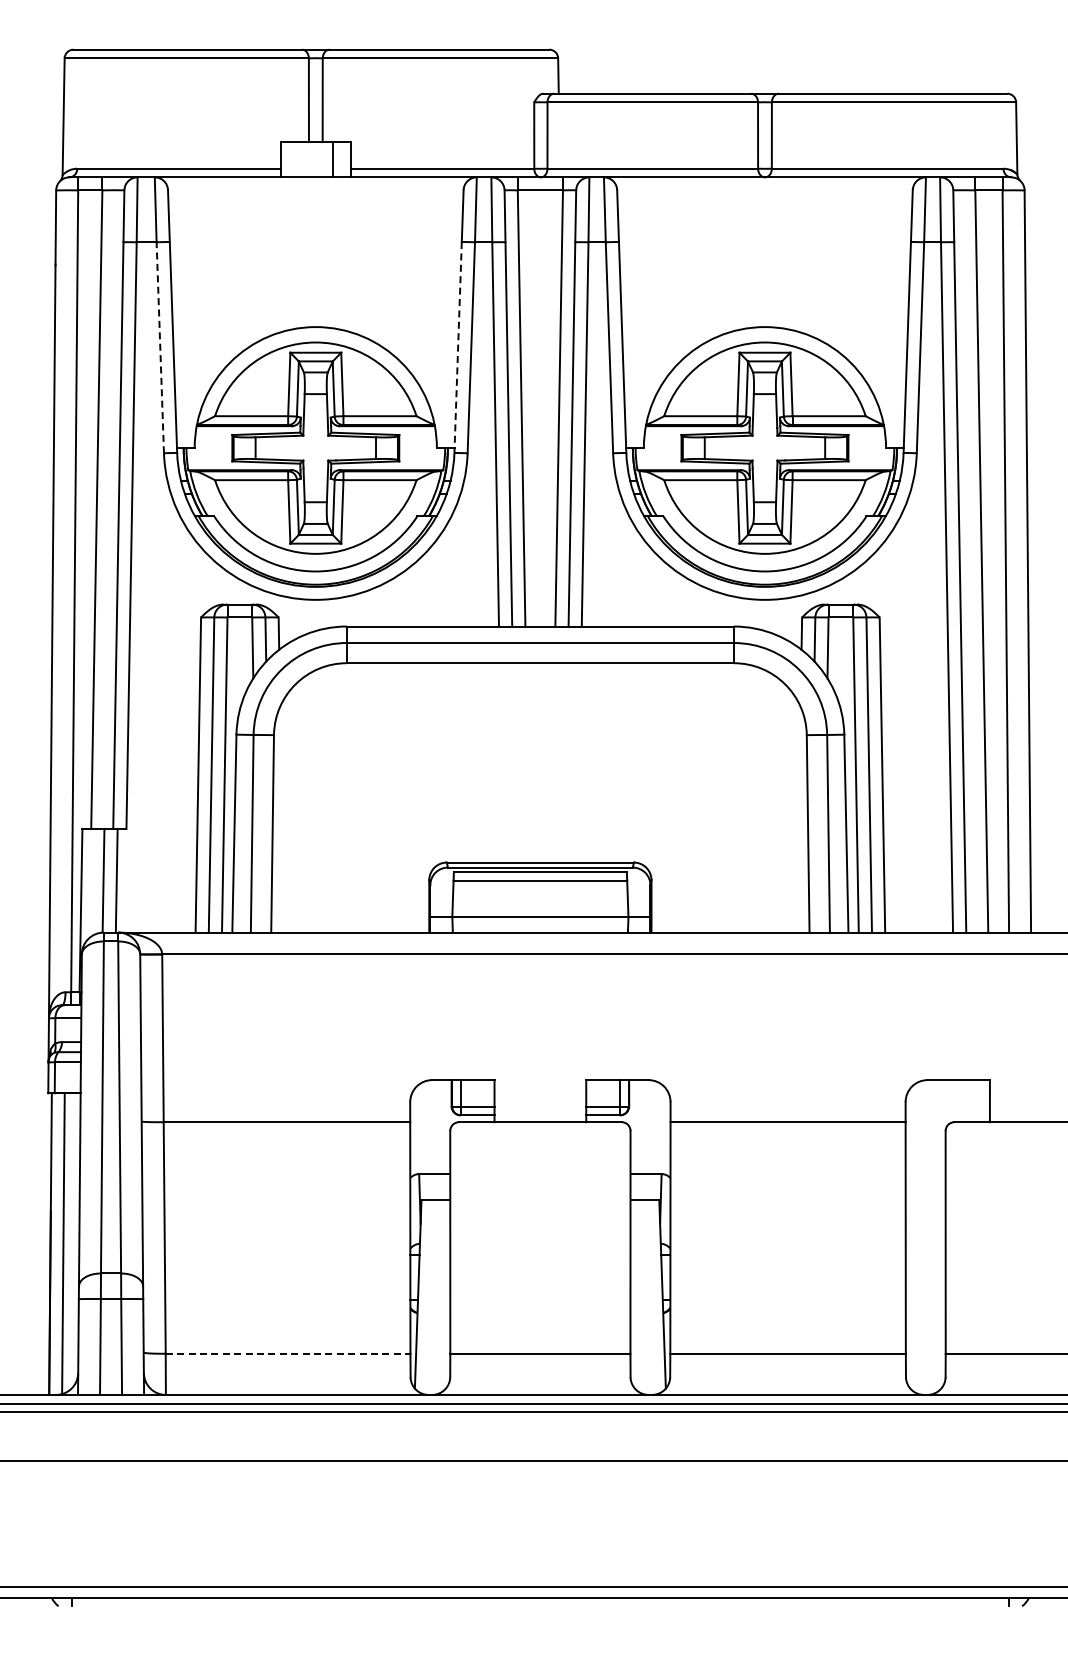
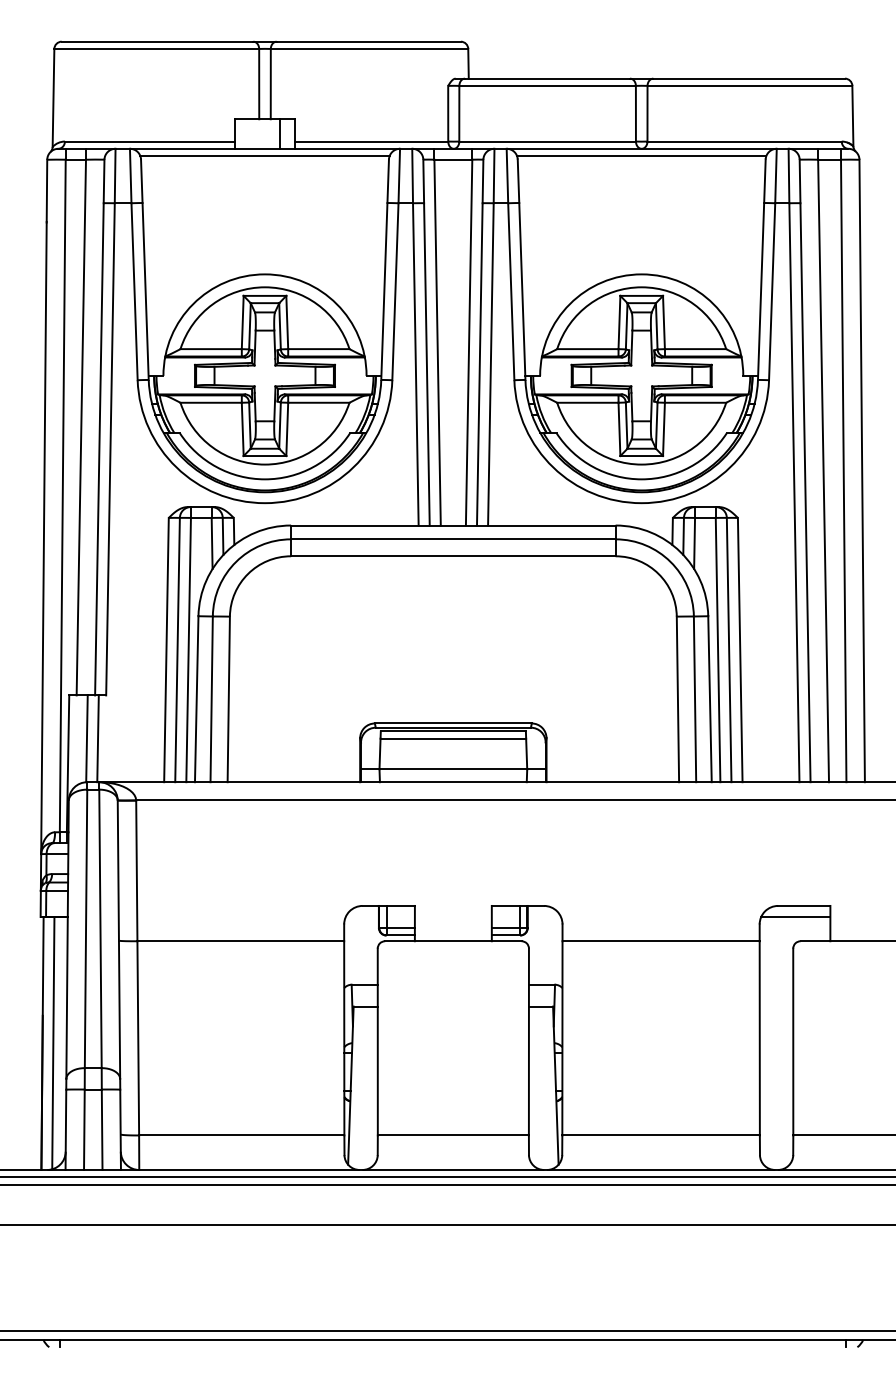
line: (315, 185) -> (264, 155), added
line: (764, 185) -> (641, 155), added
line: (160, 347) -> (134, 291), dashed -> solid
line: (458, 347) -> (384, 291), dashed -> solid
line: (948, 1093) -> (795, 917), added
line: (288, 1353) -> (242, 1135), dashed -> solid

